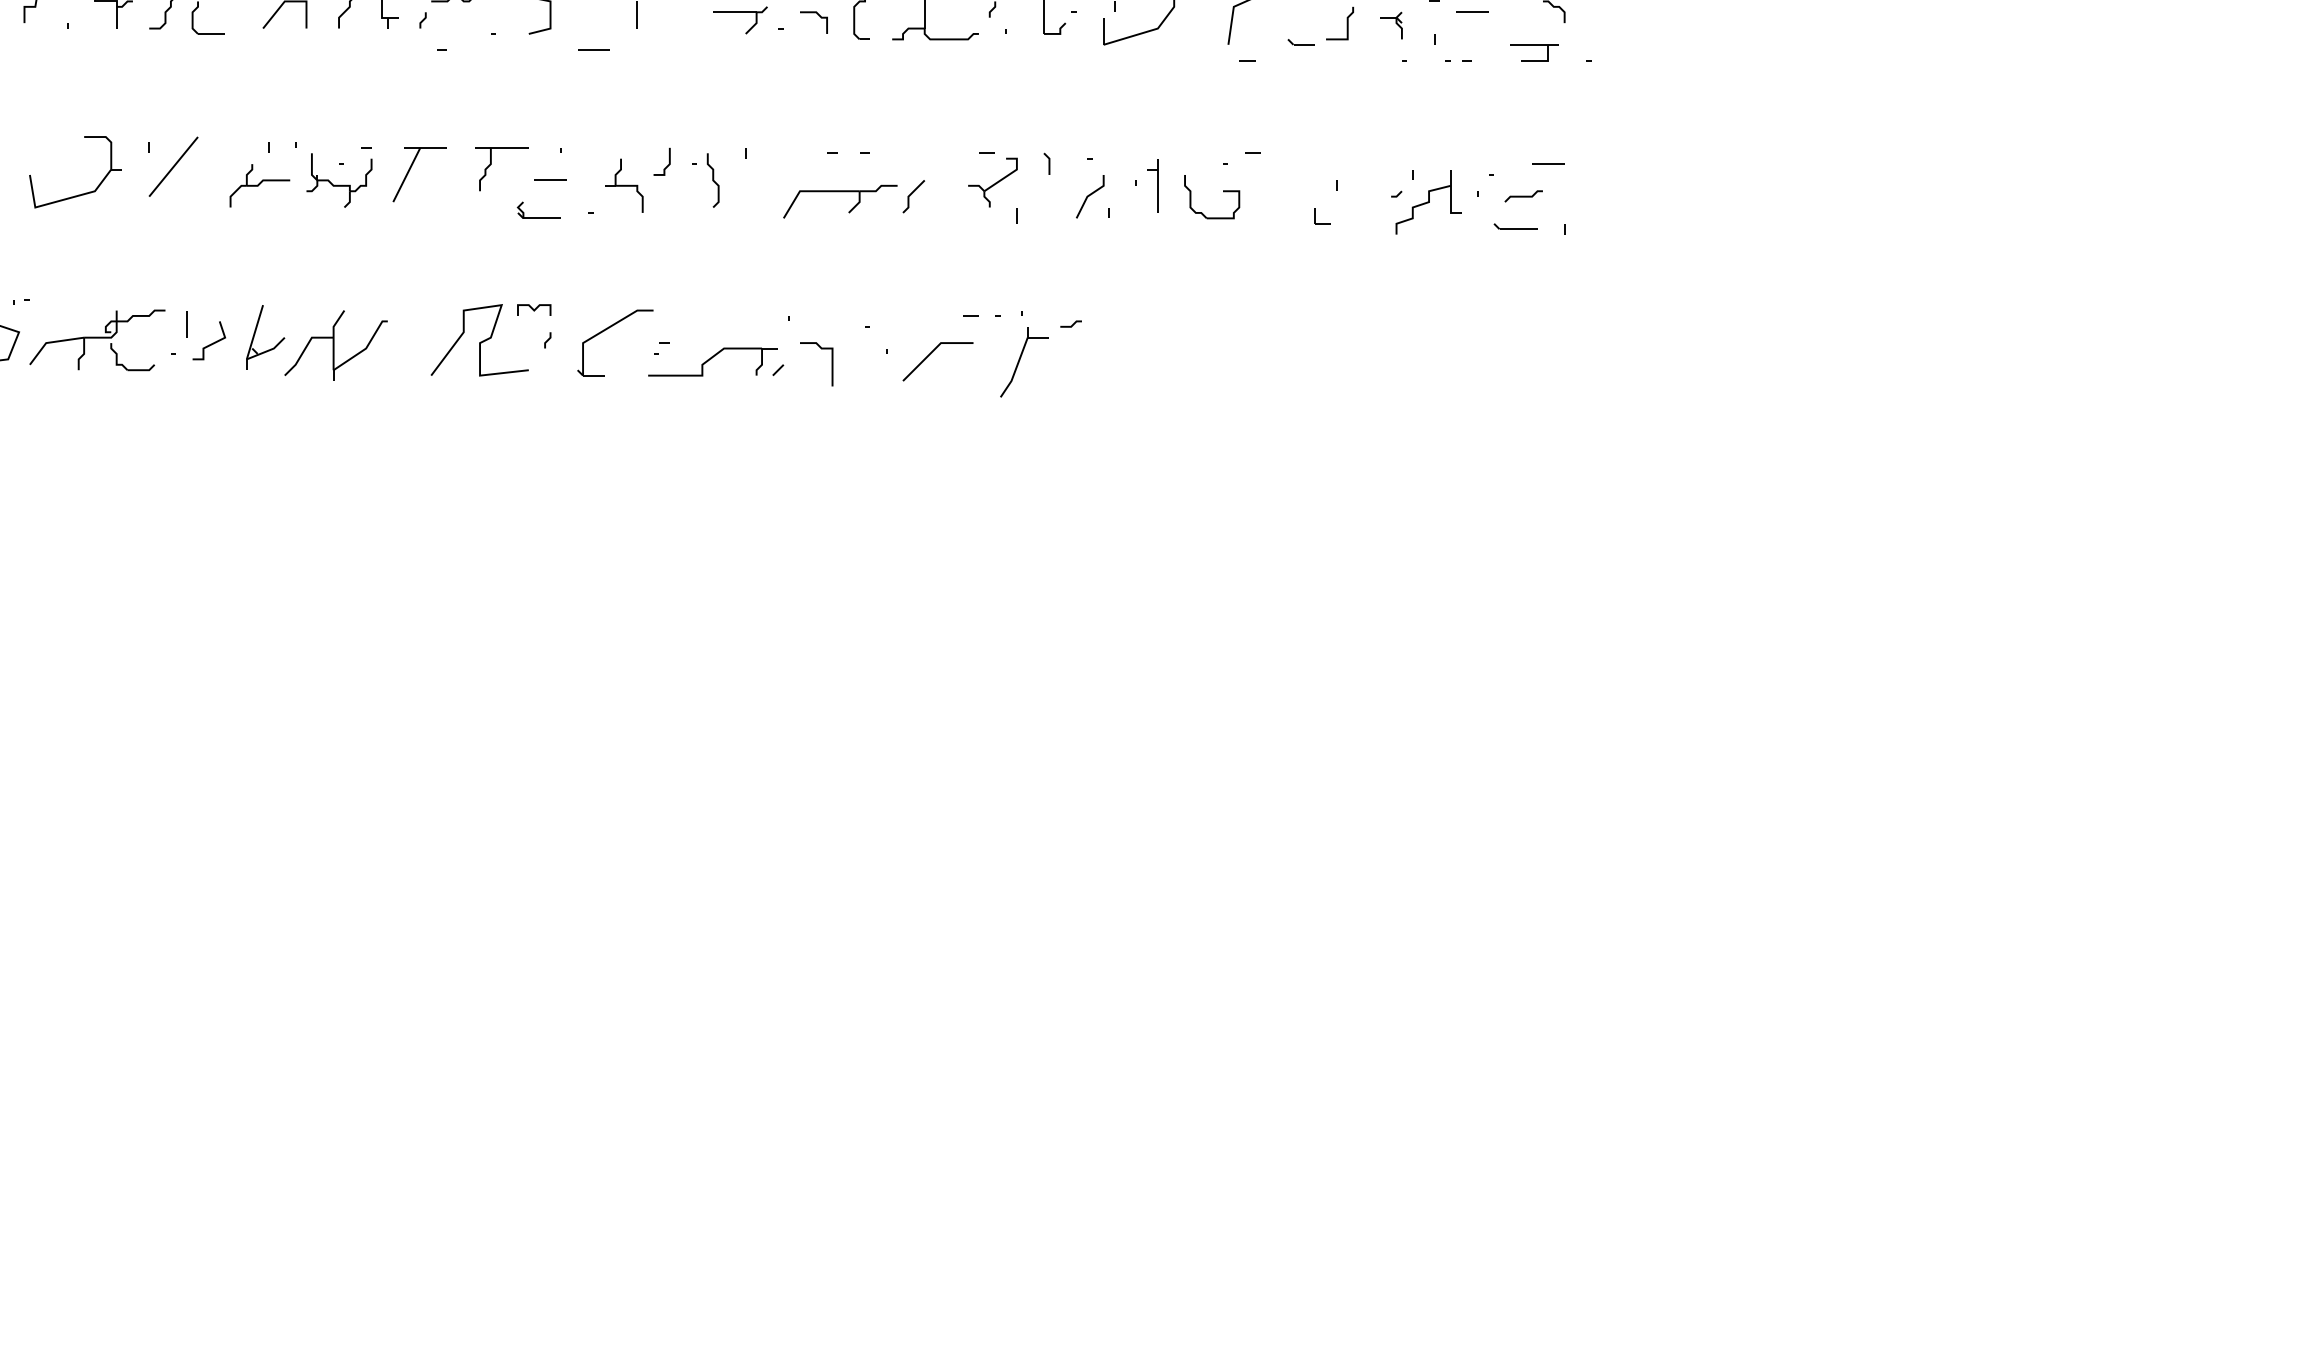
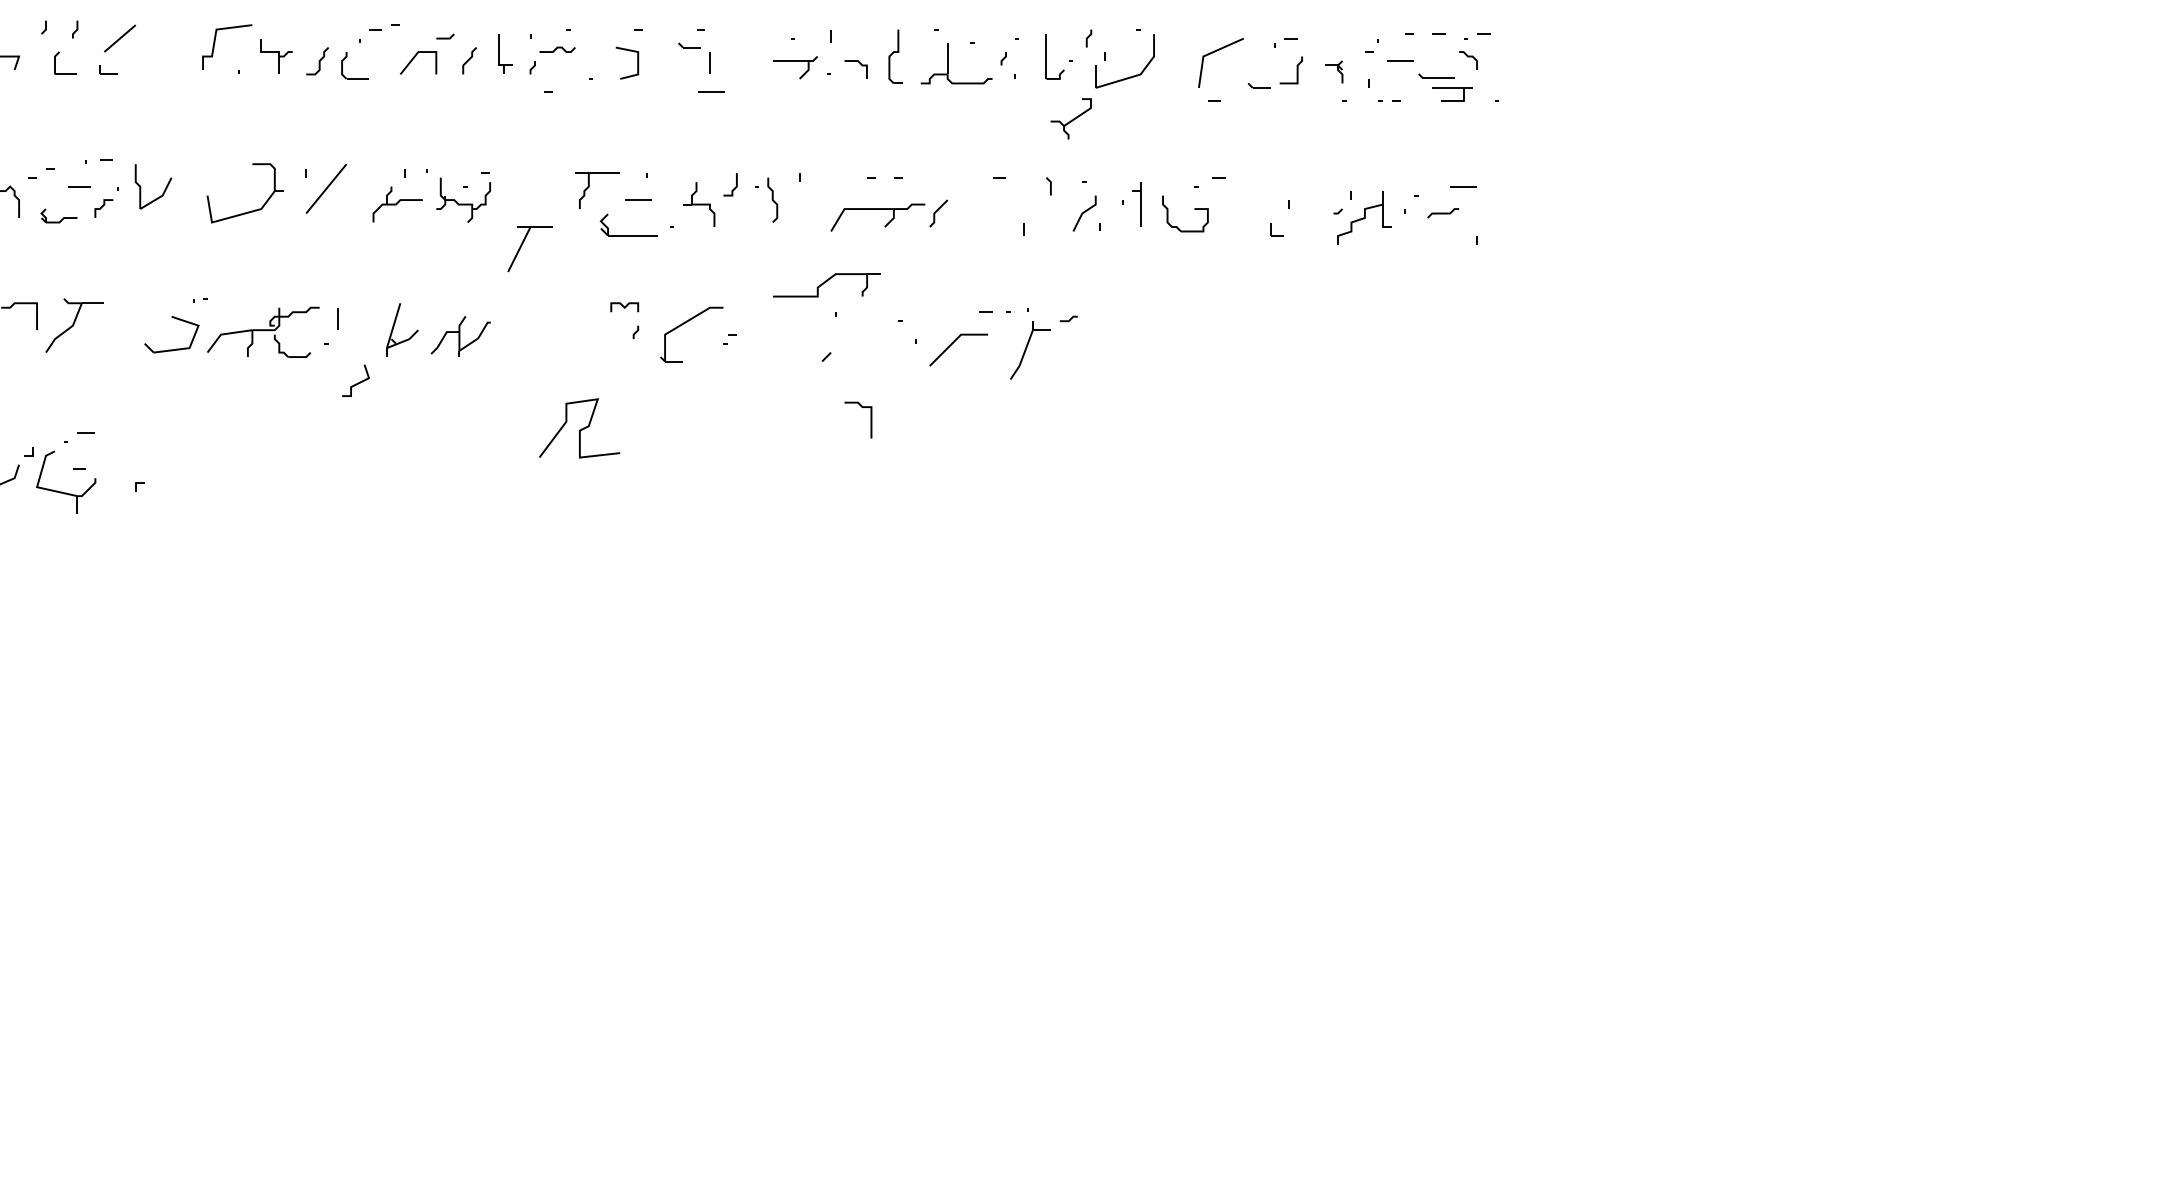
line: (594, 49) -> (711, 91), moved
part: (410, 170) -> (522, 245), moved
part: (992, 182) -> (1070, 118), moved
part: (538, 209) -> (628, 224), size x1.6
part: (1515, 225) -> (1436, 75), moved
curve: (479, 341) -> (579, 429), moved
line: (211, 342) -> (357, 382), moved
part: (335, 345) -> (460, 336), size x0.7
part: (712, 362) -> (826, 285), moved
line: (831, 363) -> (870, 419), moved

